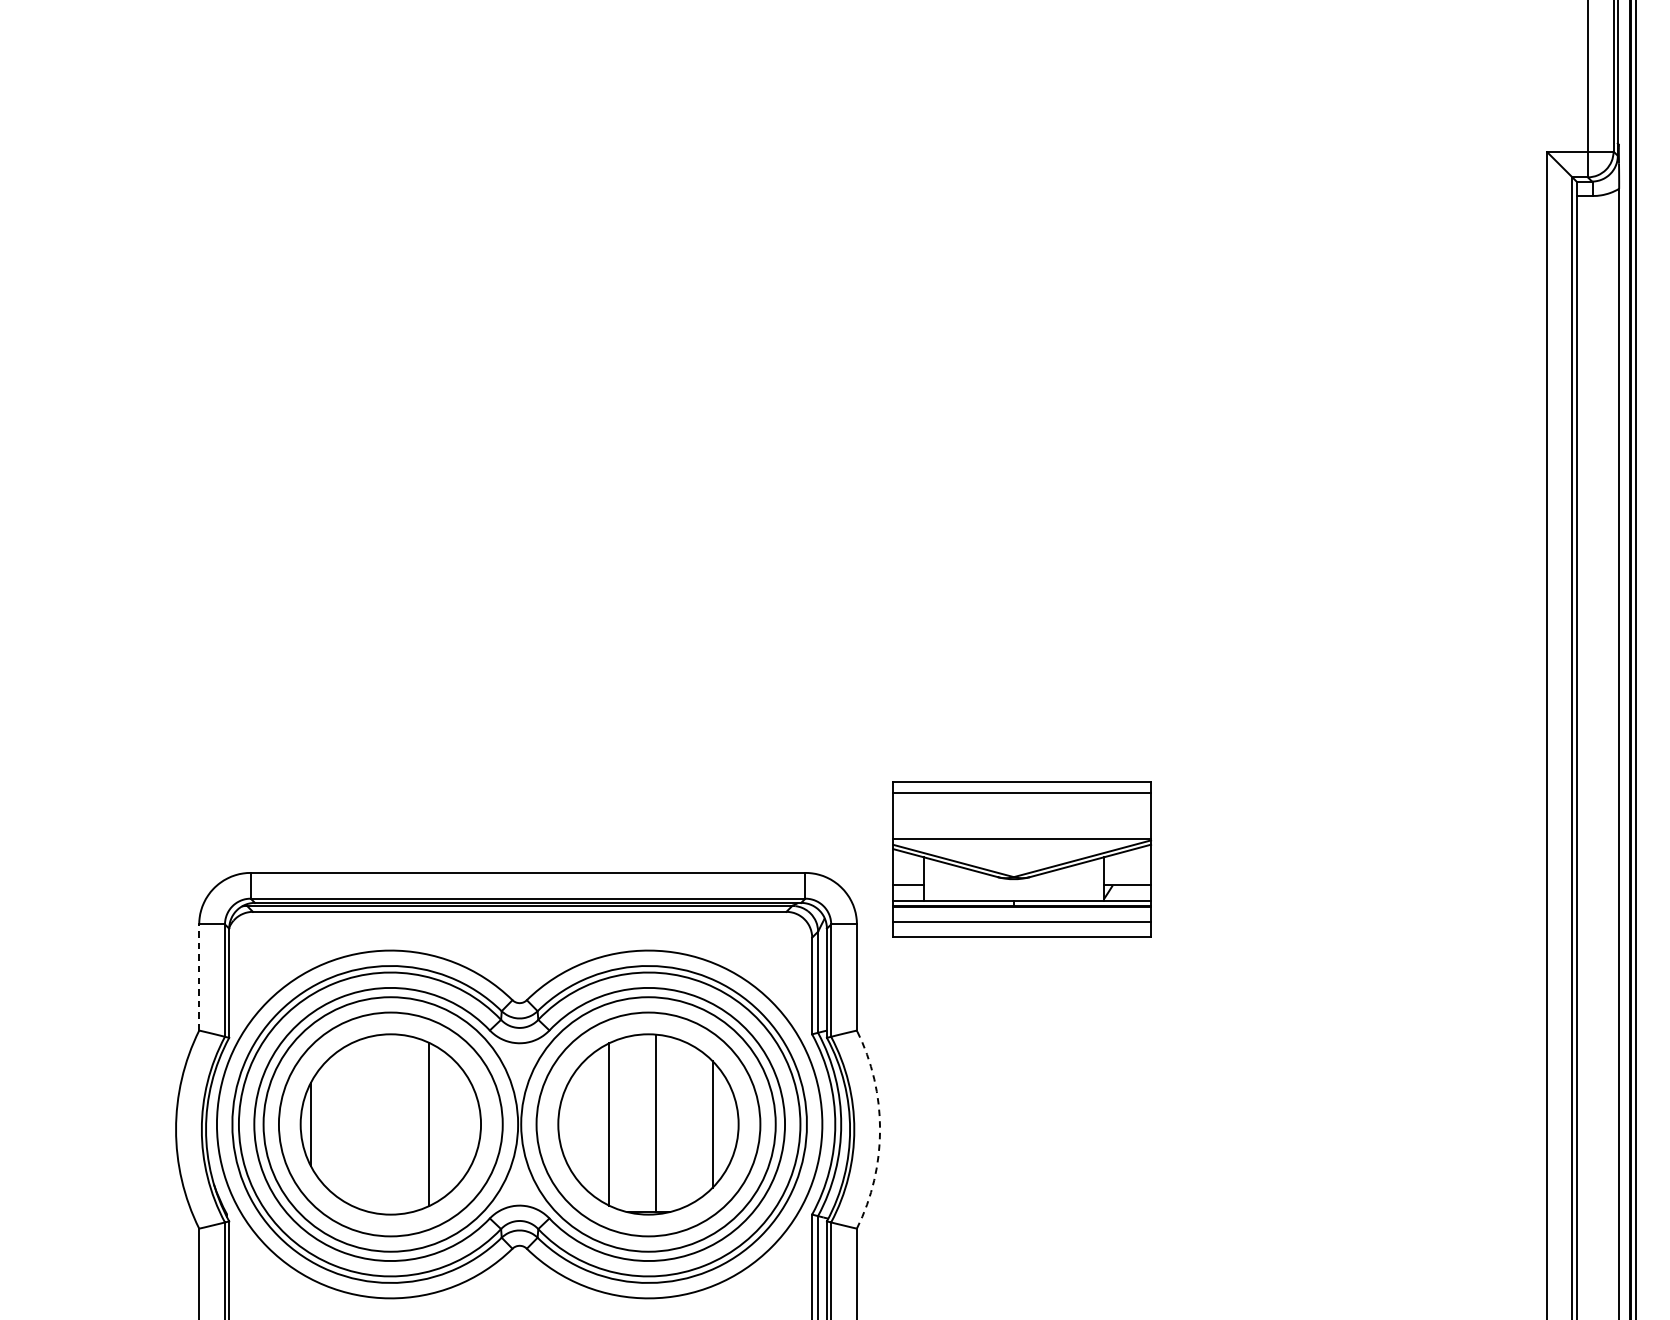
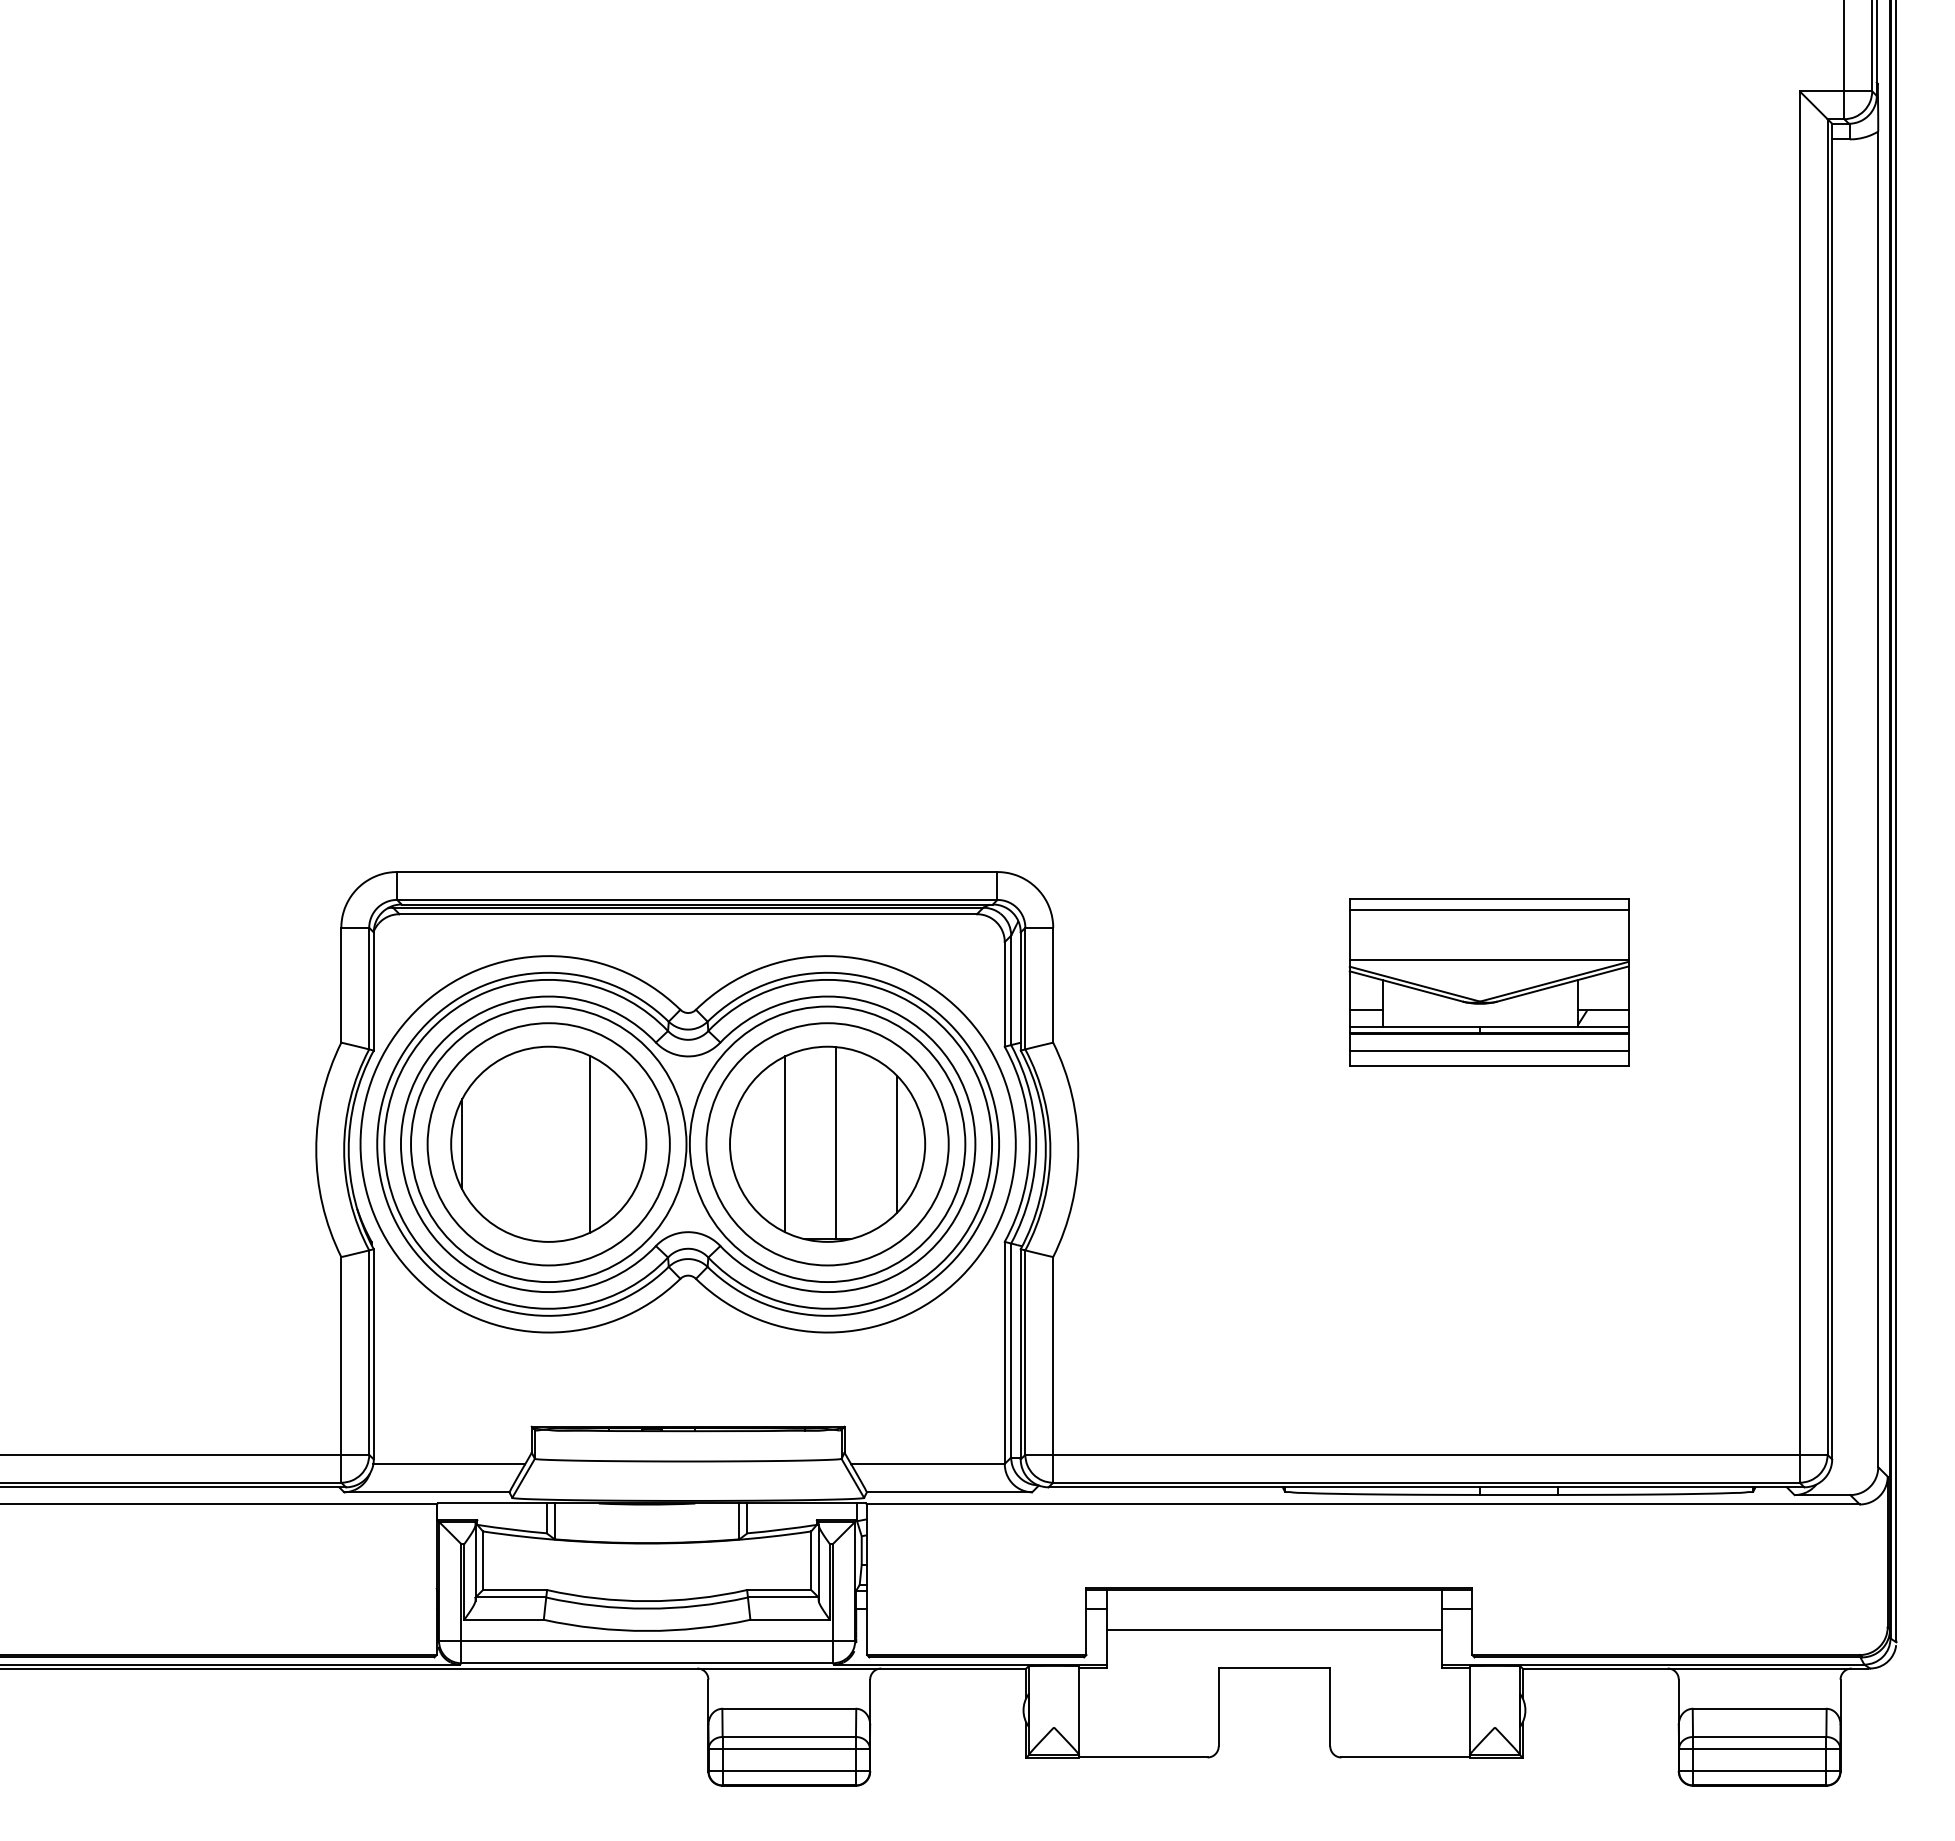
part: (1021, 859) -> (1488, 982), moved
line: (199, 976) -> (341, 984), dashed -> solid
arc: (880, 1129) -> (1078, 1149), dashed -> solid

